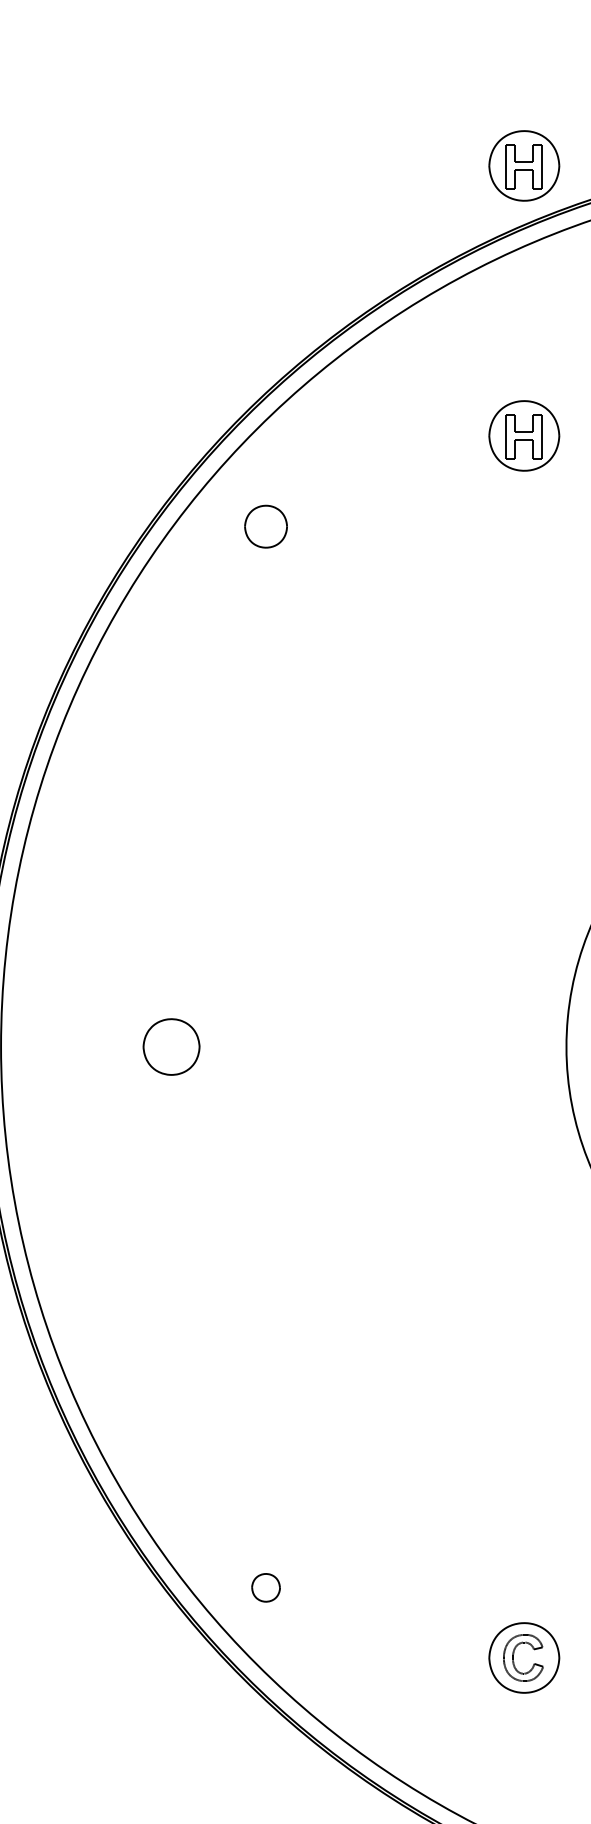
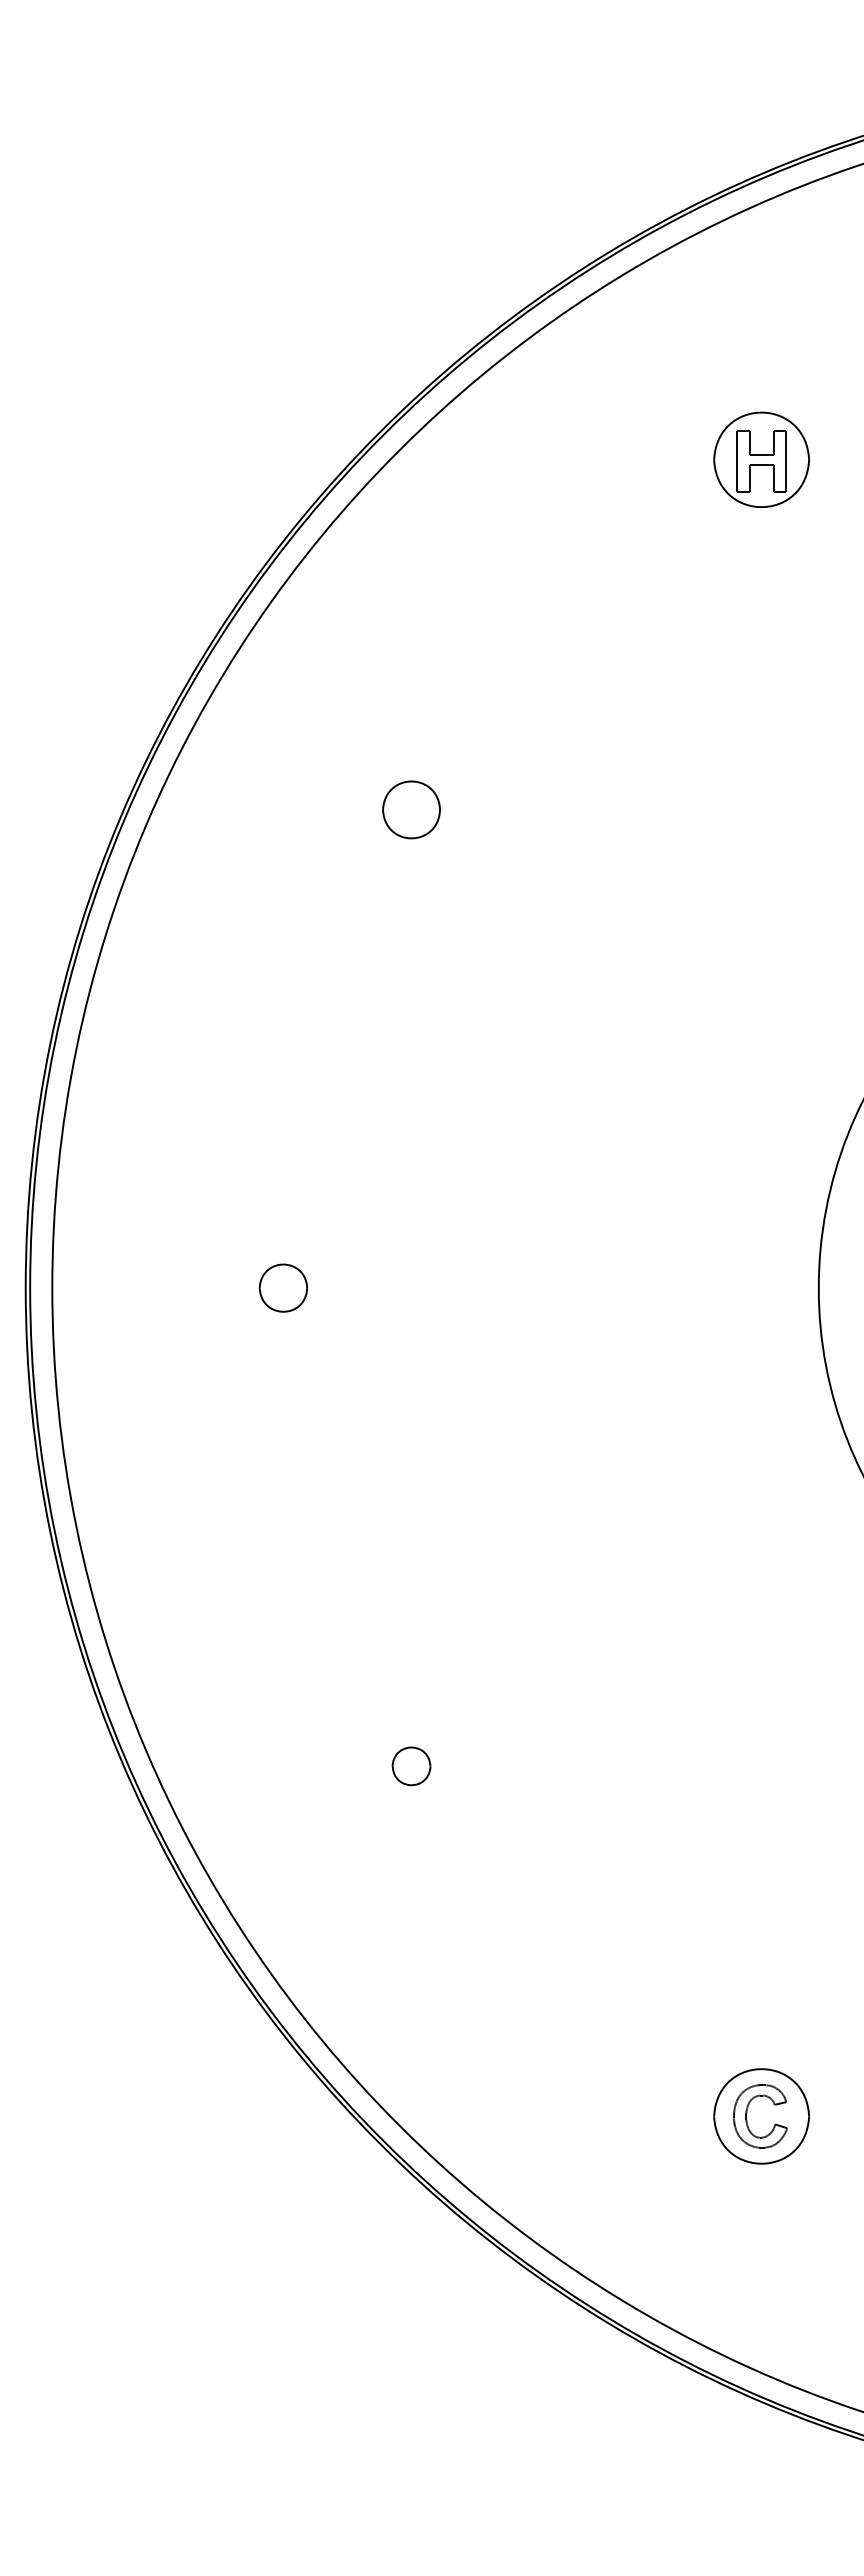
part: (524, 165) -> (761, 93), removed
part: (266, 526) -> (411, 809), moved
part: (171, 1046) -> (283, 1287), size x0.62
part: (266, 1587) -> (411, 1766), moved

